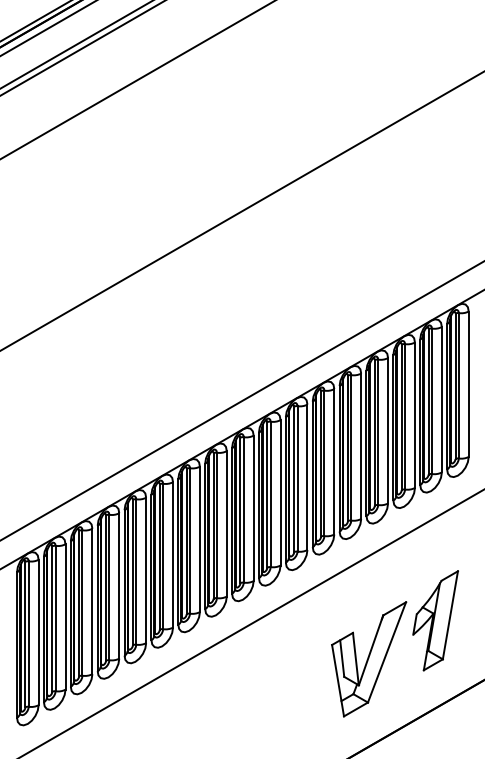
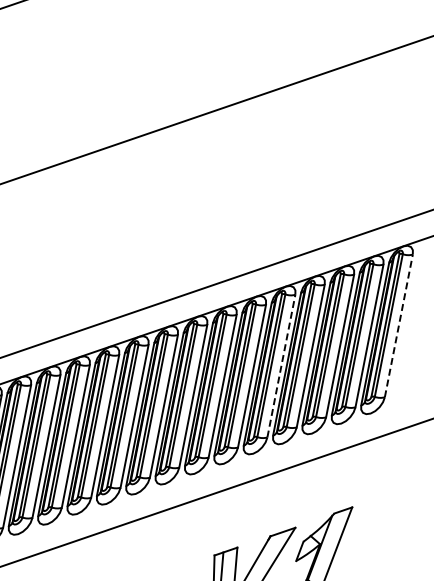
line: (468, 384) -> (398, 326), solid -> dashed
line: (361, 446) -> (281, 366), solid -> dashed

